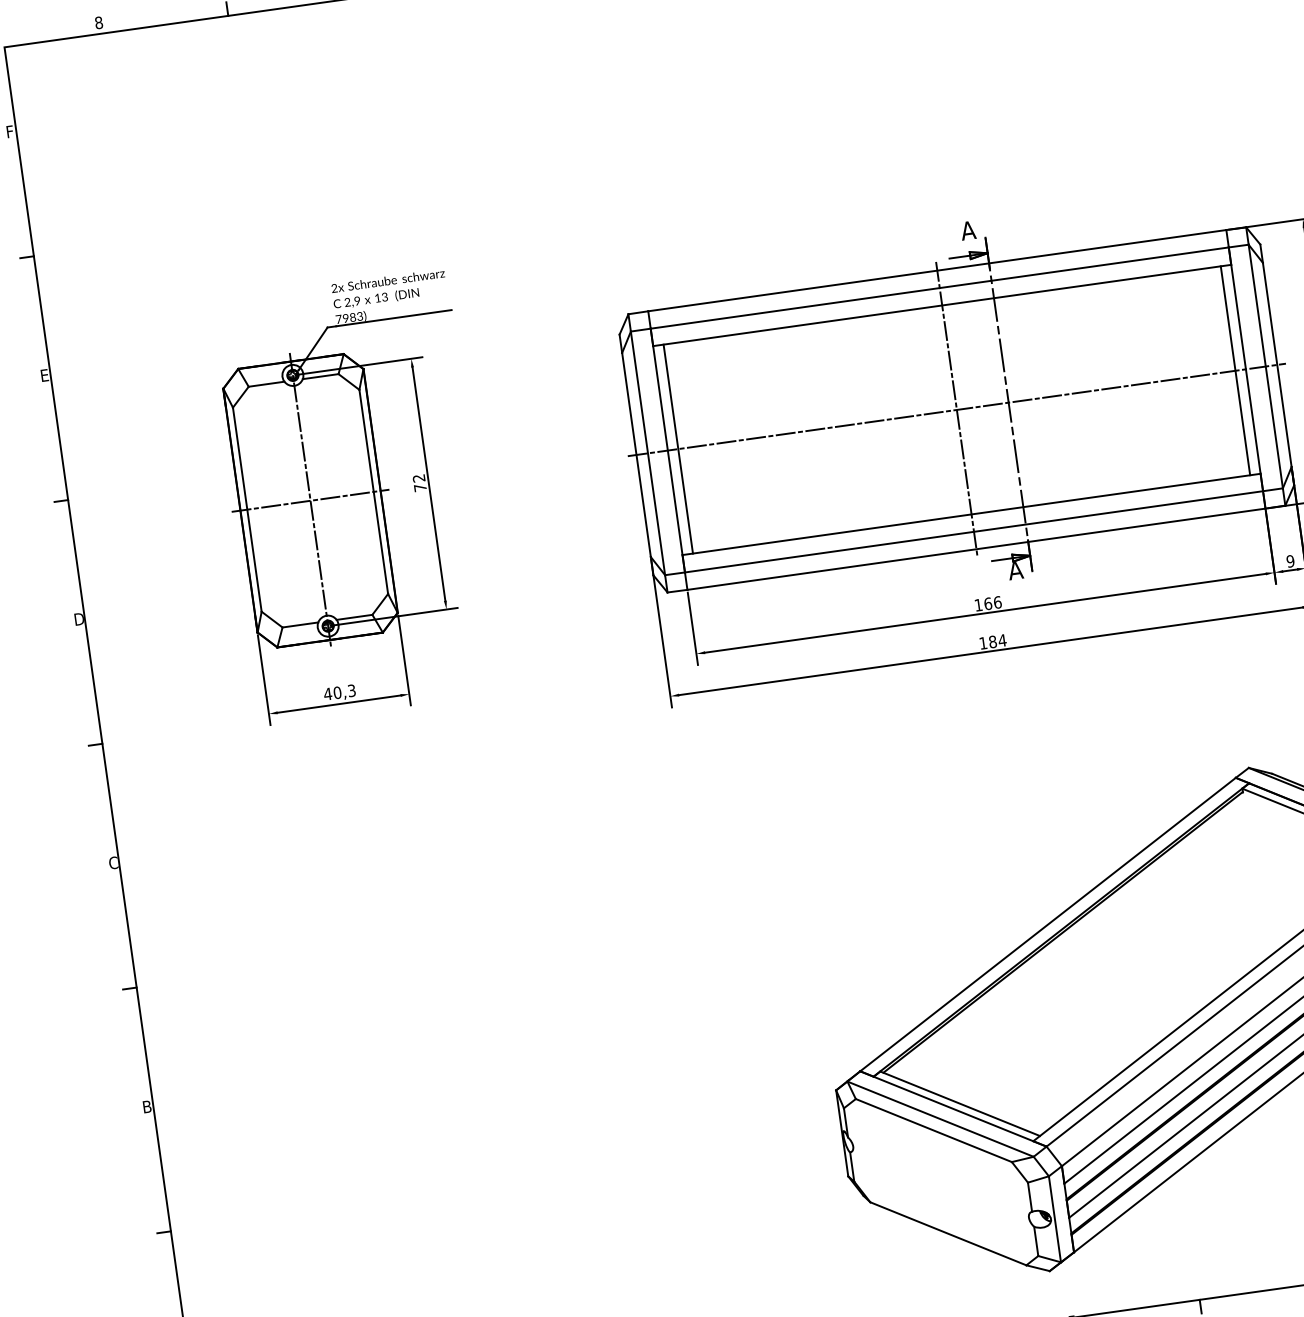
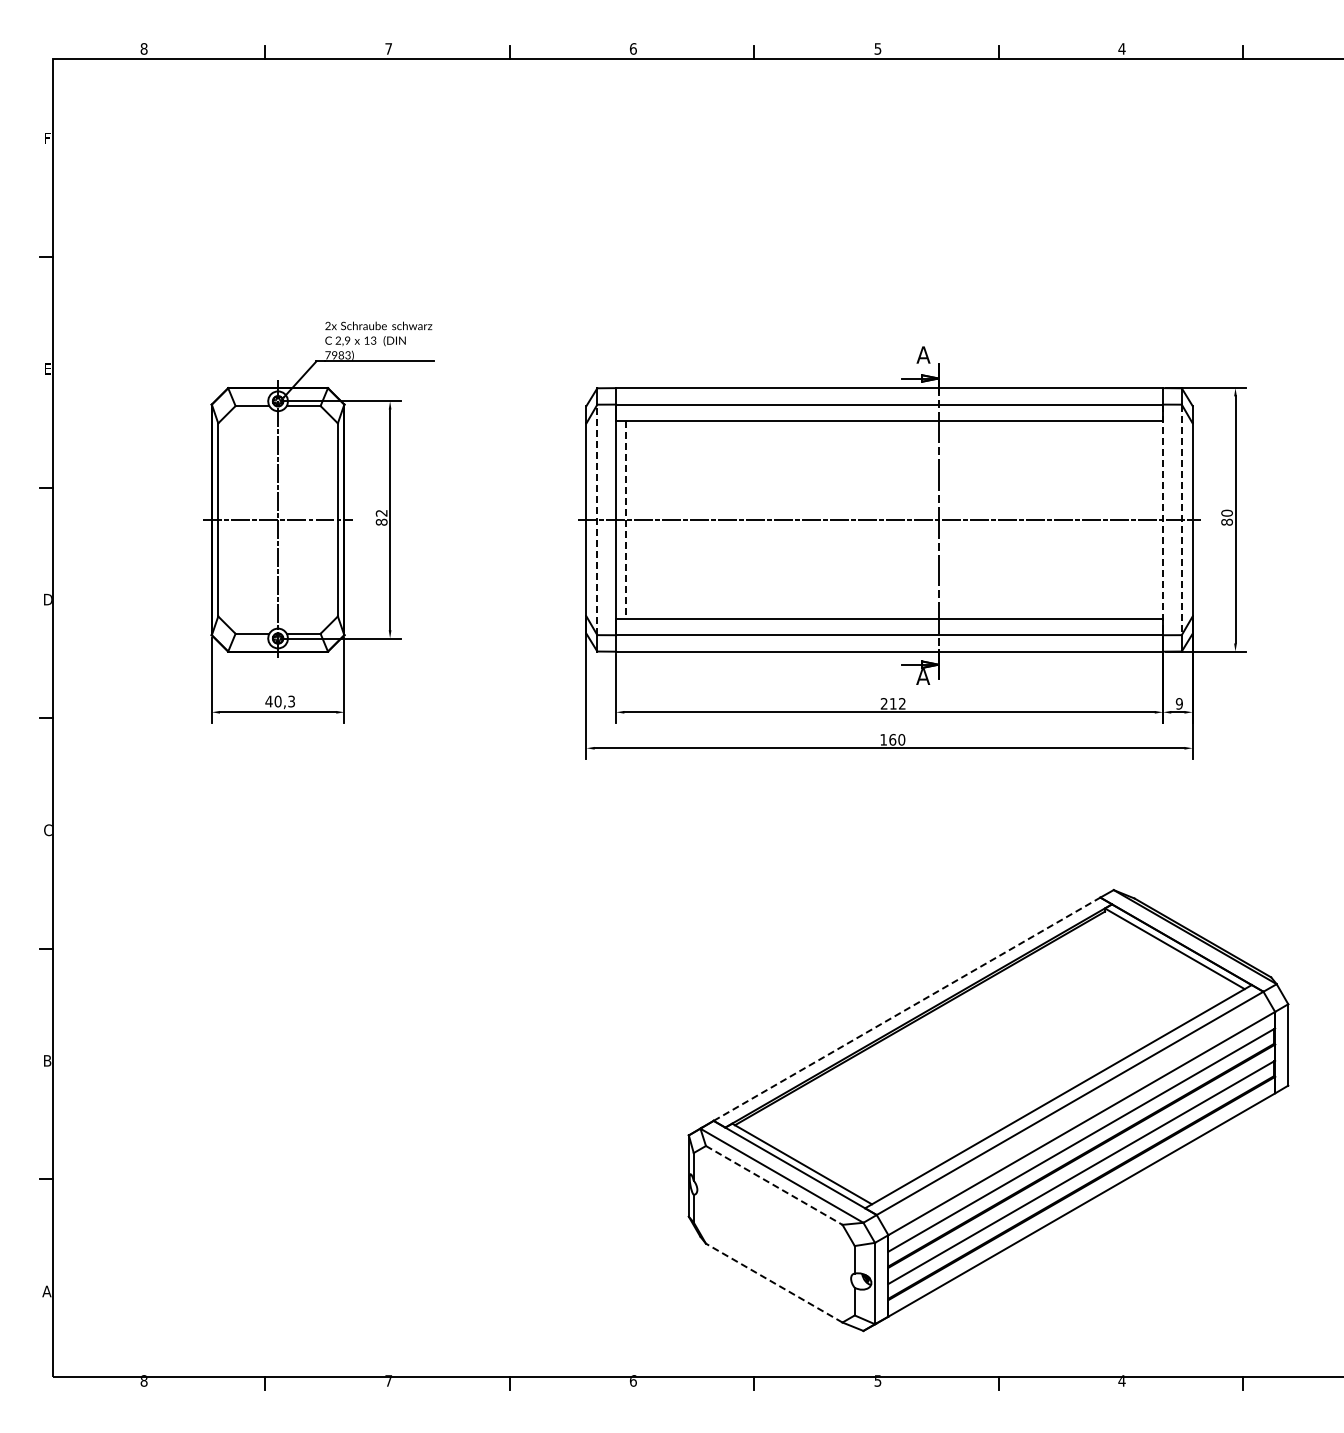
line: (1265, 367) -> (1181, 520), solid -> dashed
line: (1246, 369) -> (1163, 520), solid -> dashed
line: (1235, 370) -> (1153, 519), removed
line: (956, 409) -> (889, 519), removed
line: (678, 448) -> (626, 519), solid -> dashed
line: (648, 452) -> (597, 519), solid -> dashed
text: (420, 487) -> (381, 521), 72 -> 82
text: (987, 603) -> (892, 703), 166 -> 212
text: (997, 640) -> (897, 739), 184 -> 160
line: (1048, 923) -> (907, 1008), solid -> dashed
line: (934, 1130) -> (774, 1185), solid -> dashed
line: (948, 1234) -> (774, 1283), solid -> dashed

